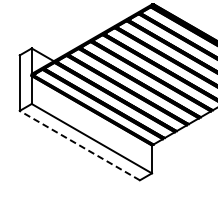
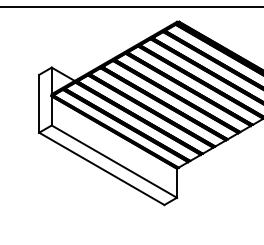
line: (79, 145) -> (101, 168), dashed -> solid

